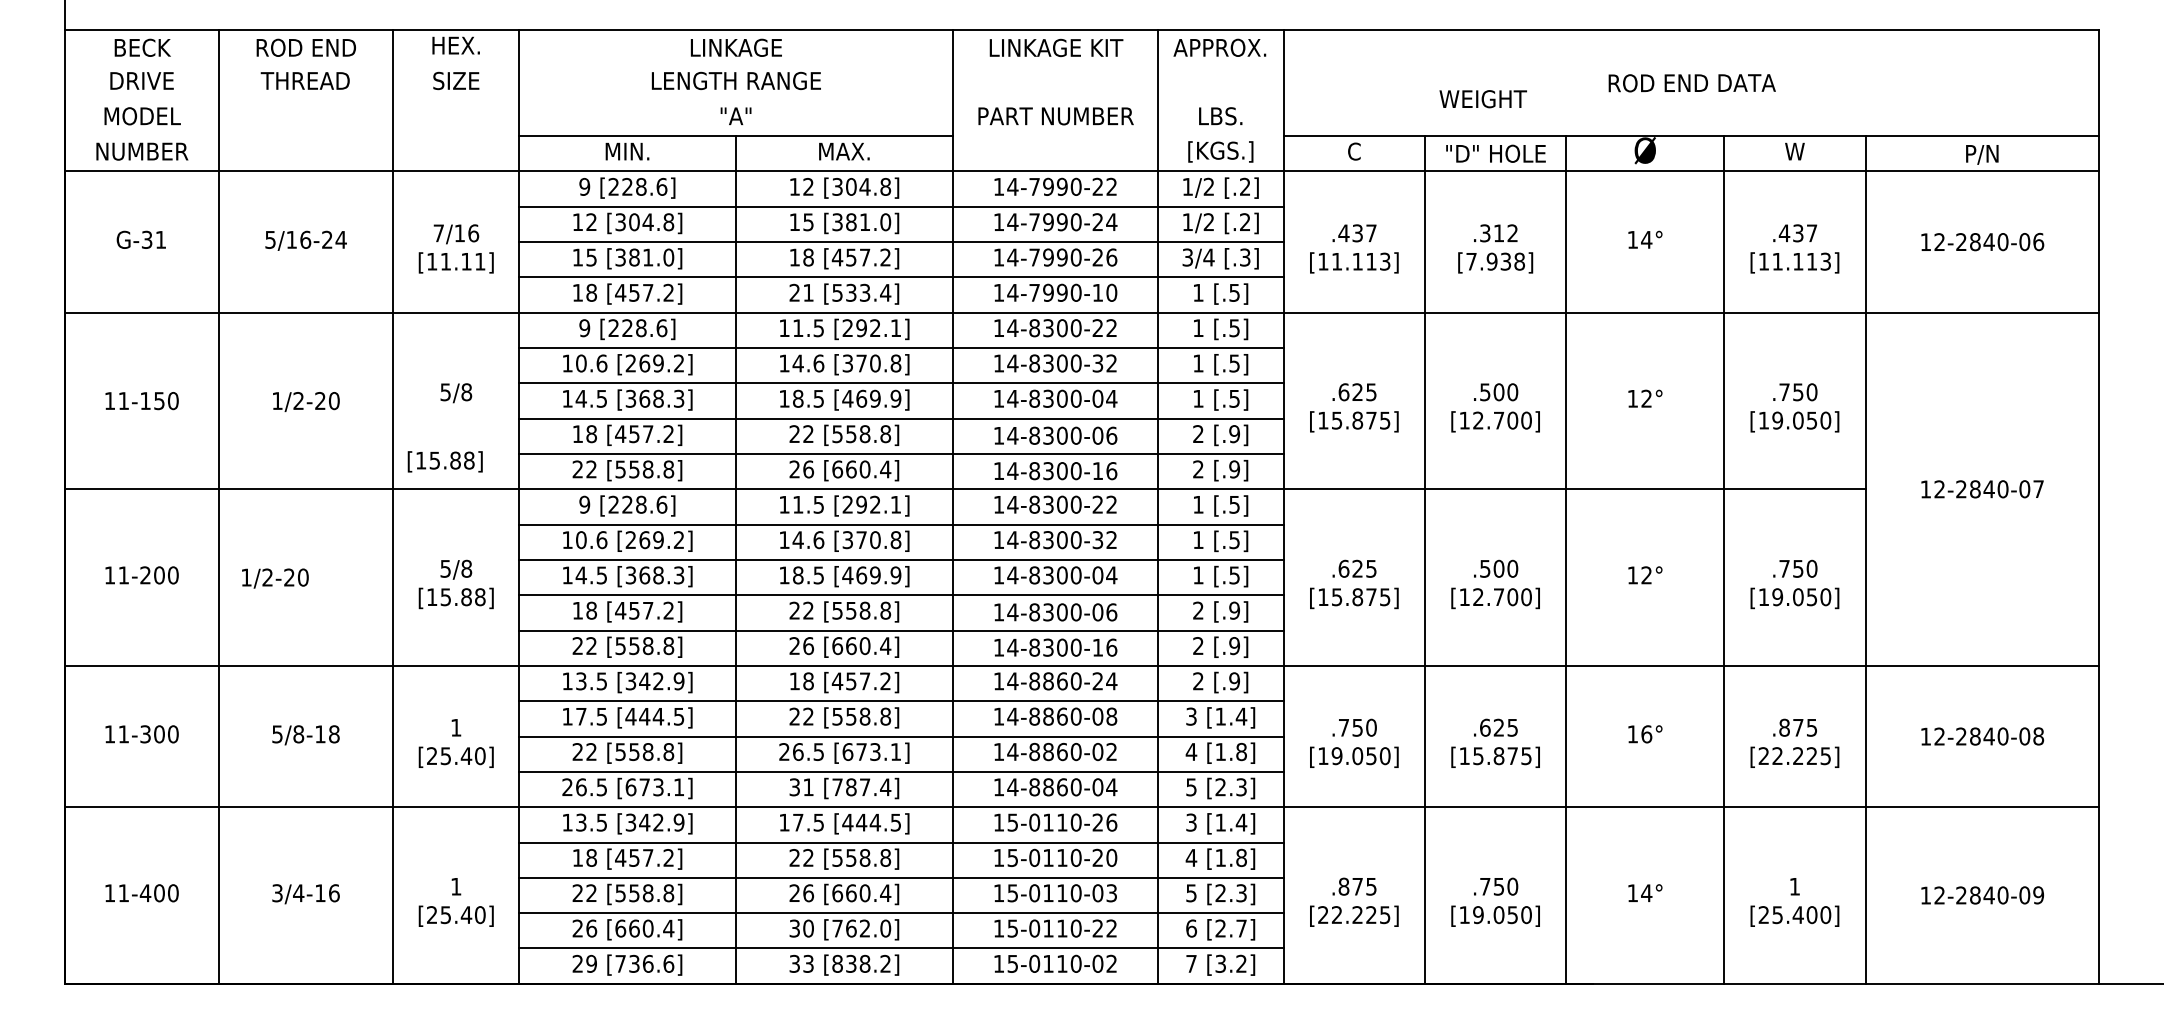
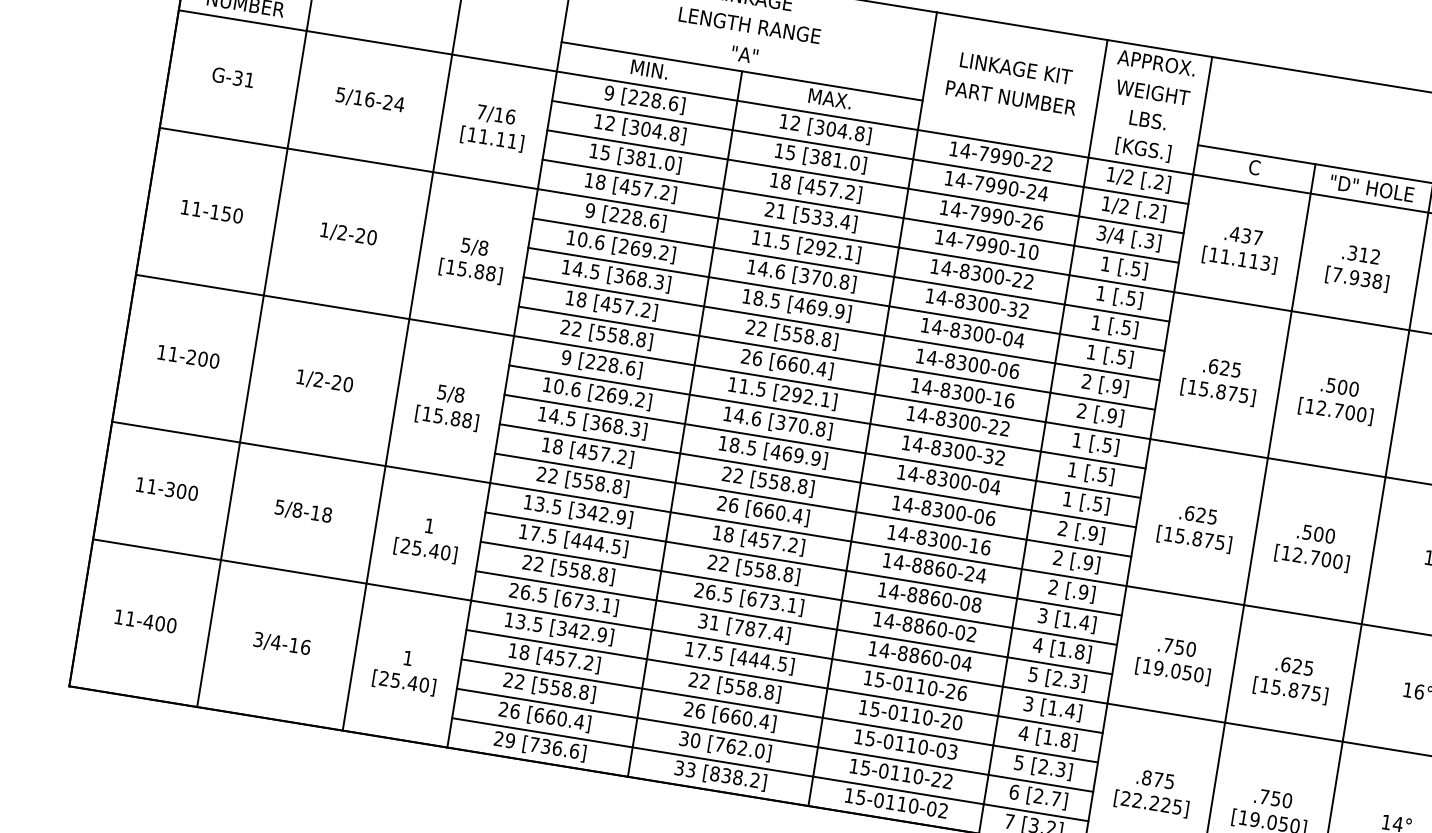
text: (1056, 47) -> (1016, 68), moved
text: (1482, 99) -> (1152, 92), moved
text: (444, 461) -> (470, 271), moved
text: (275, 578) -> (325, 381), moved

